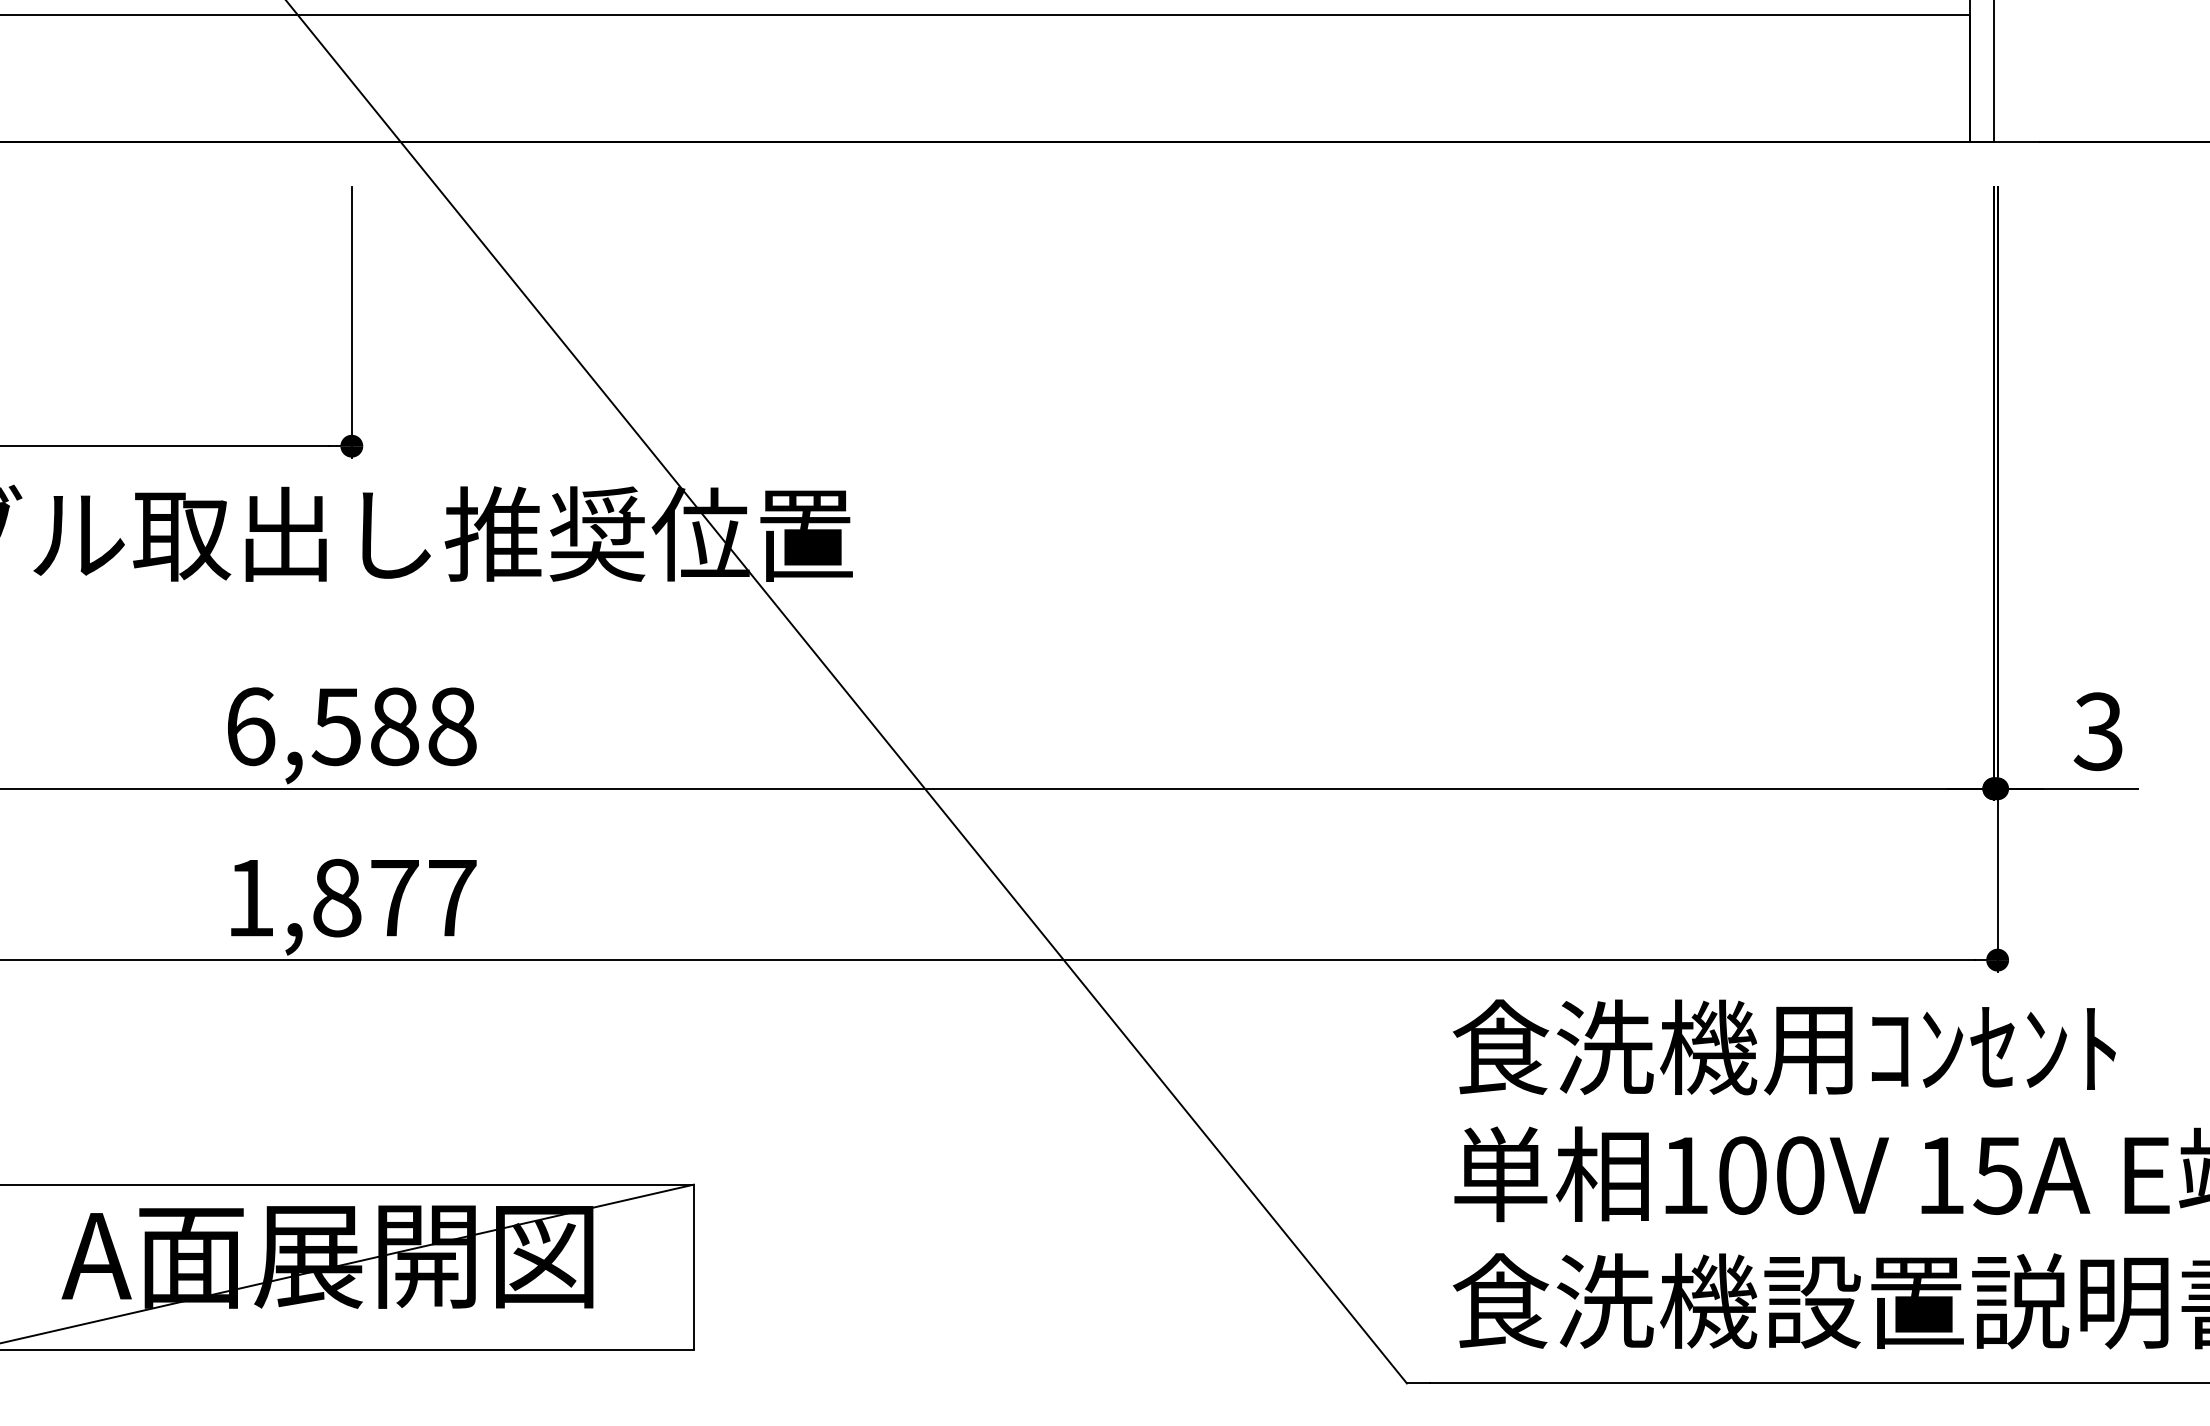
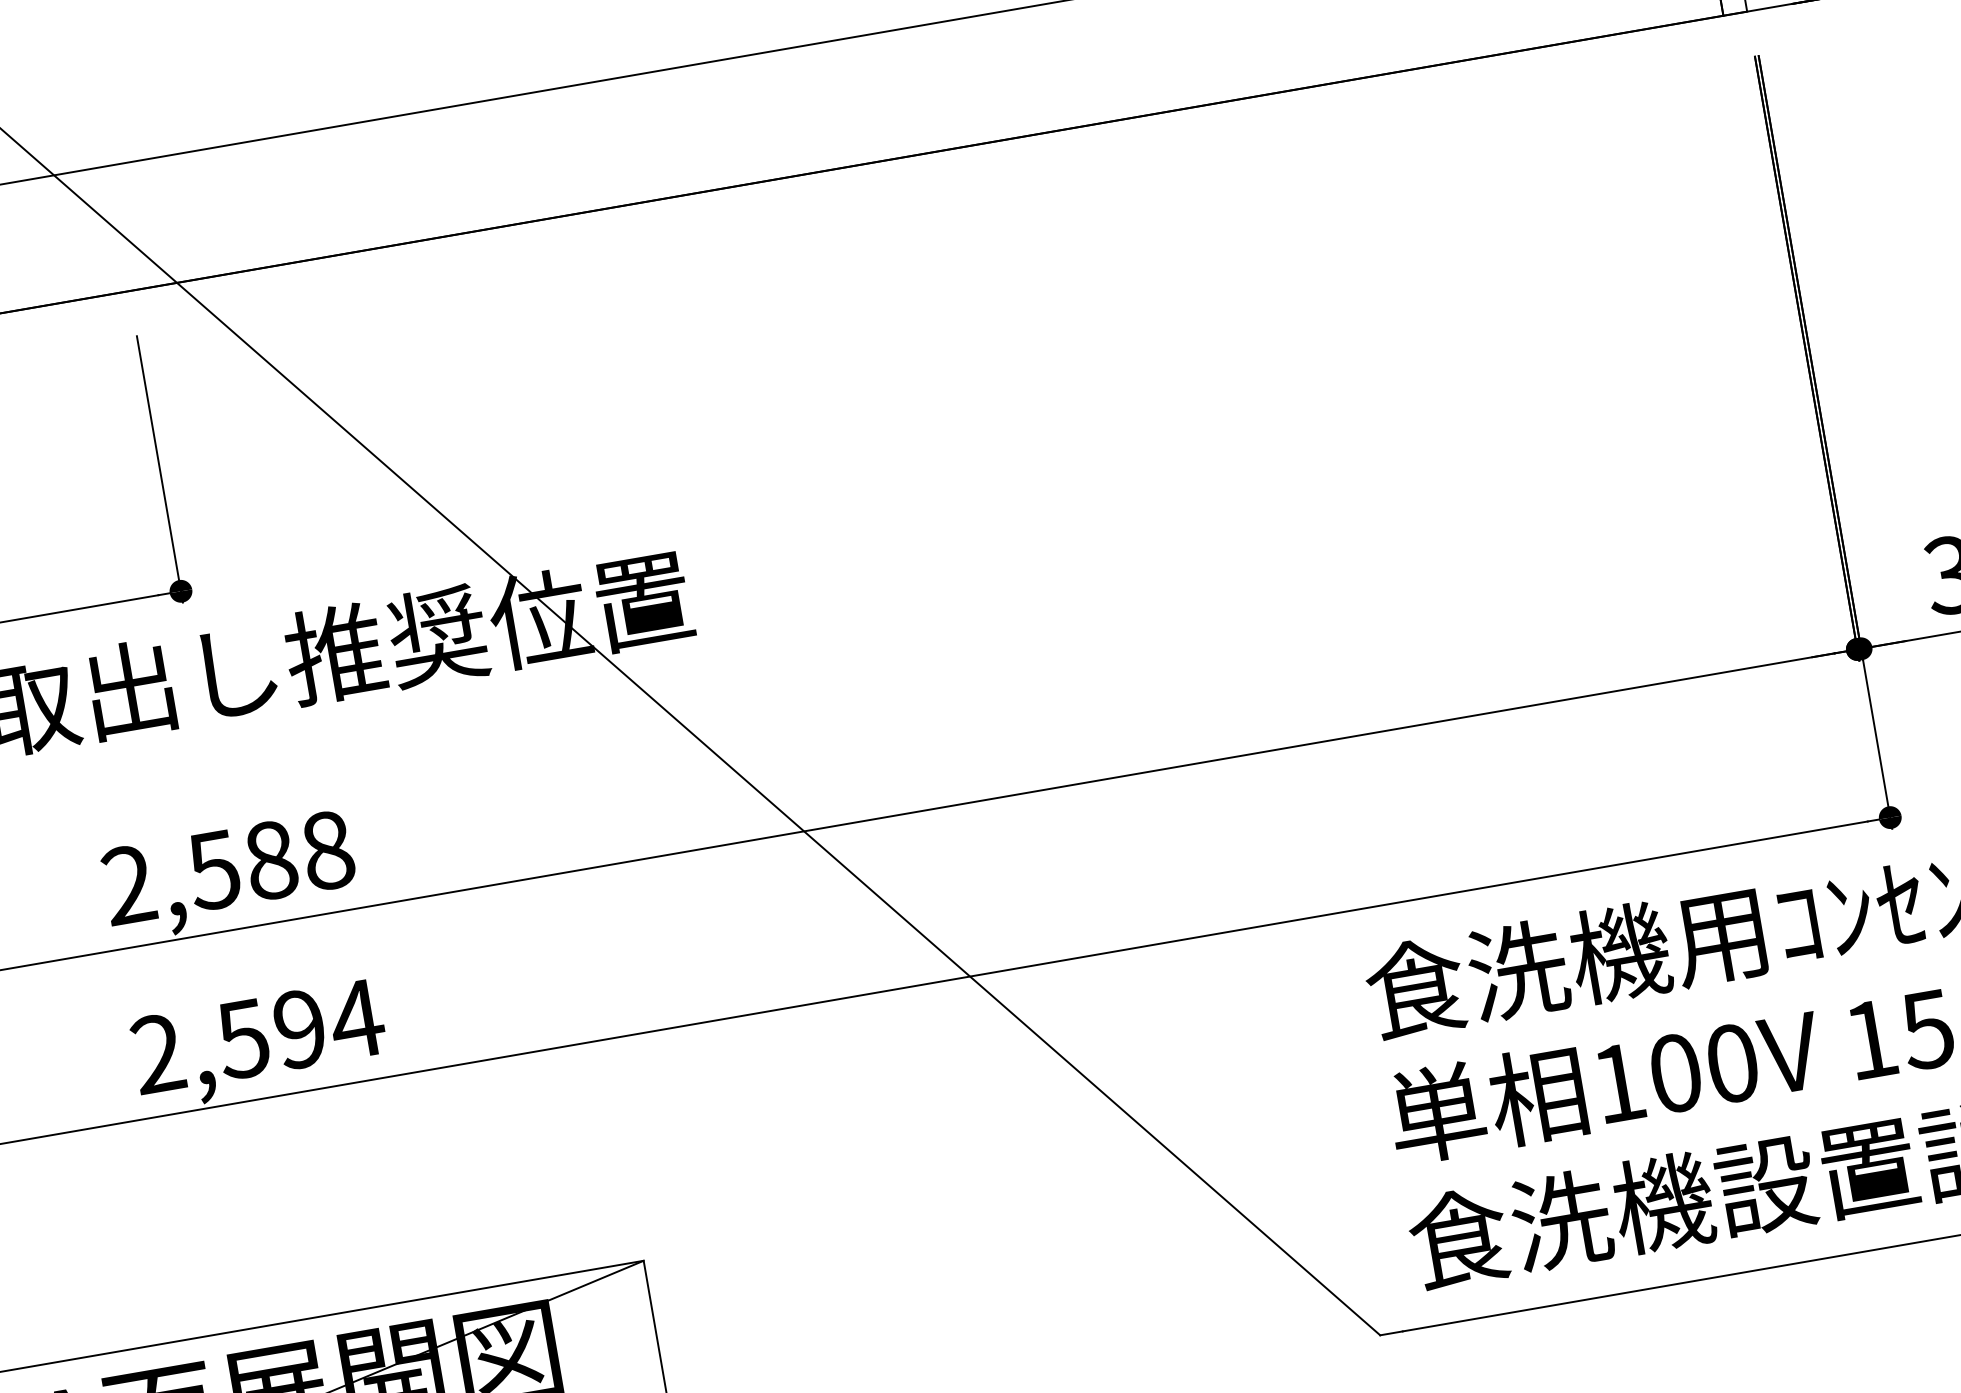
text: (250, 726) -> (128, 884), 6,588 -> 2,588
text: (352, 897) -> (258, 1035), 1,877 -> 2,594

